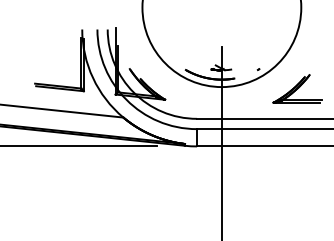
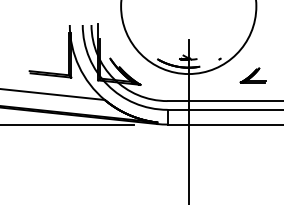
part: (296, 88) -> (252, 75), size x0.6

